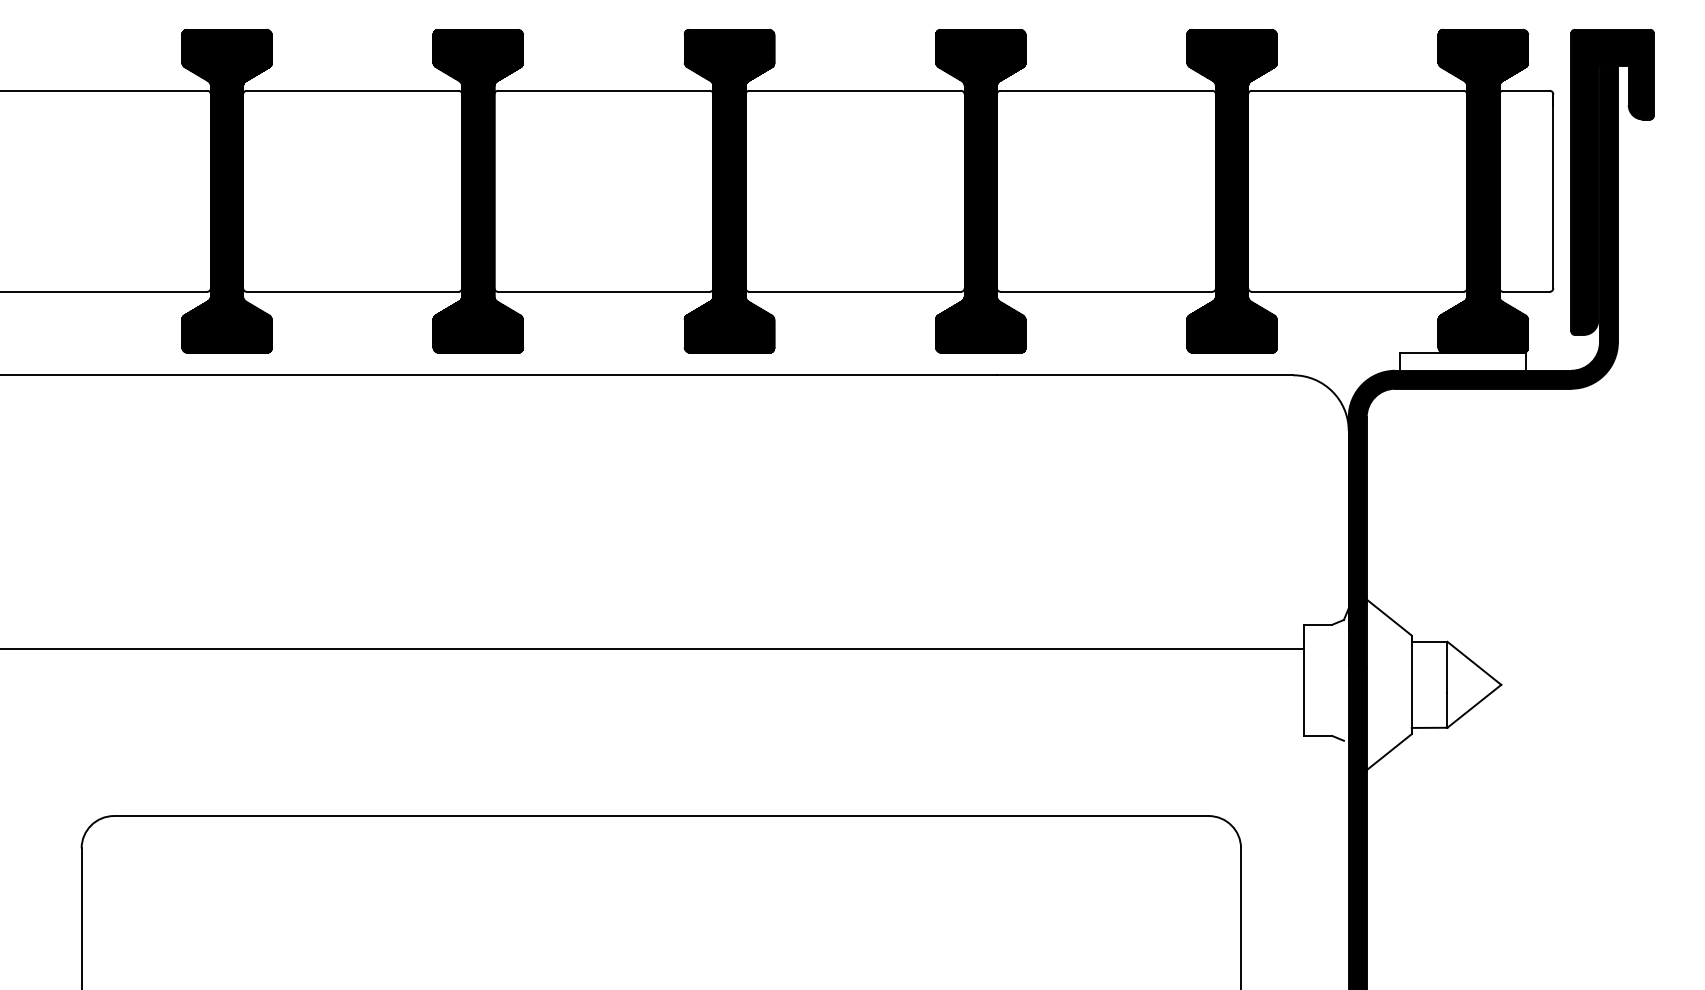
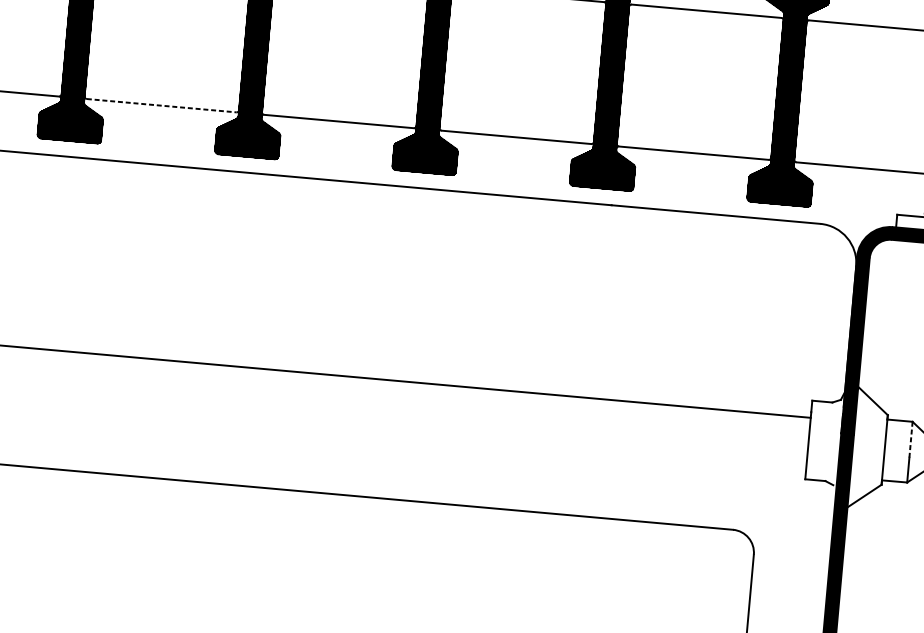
line: (352, 291) -> (161, 105), solid -> dashed
line: (1447, 667) -> (911, 439), solid -> dashed

